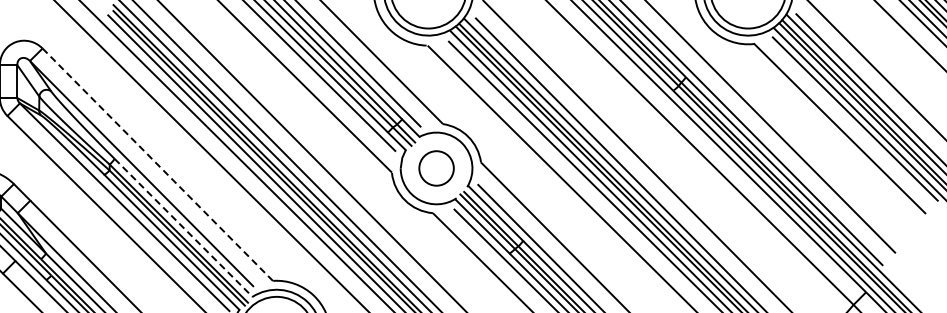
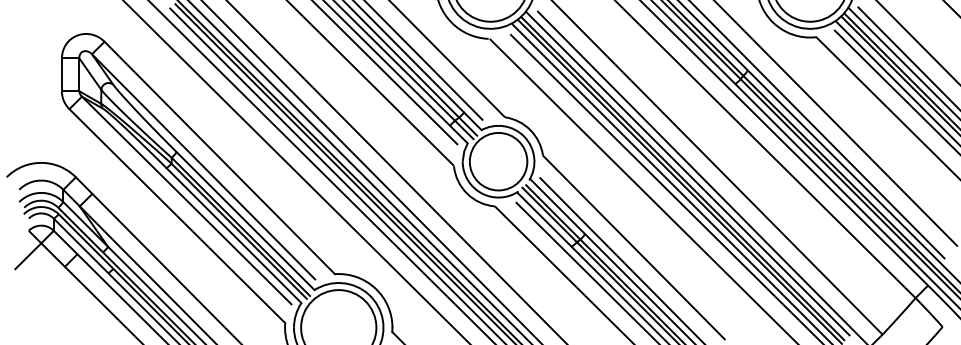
line: (157, 164) -> (219, 157), dashed -> solid
circle: (436, 168) -> (498, 161), size x1.67
line: (183, 228) -> (245, 221), dashed -> solid

